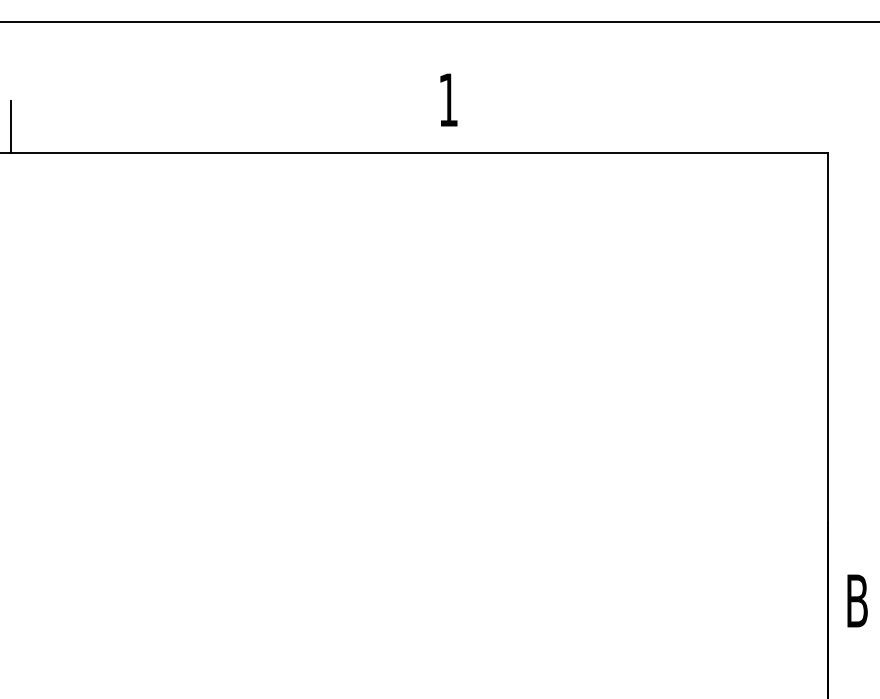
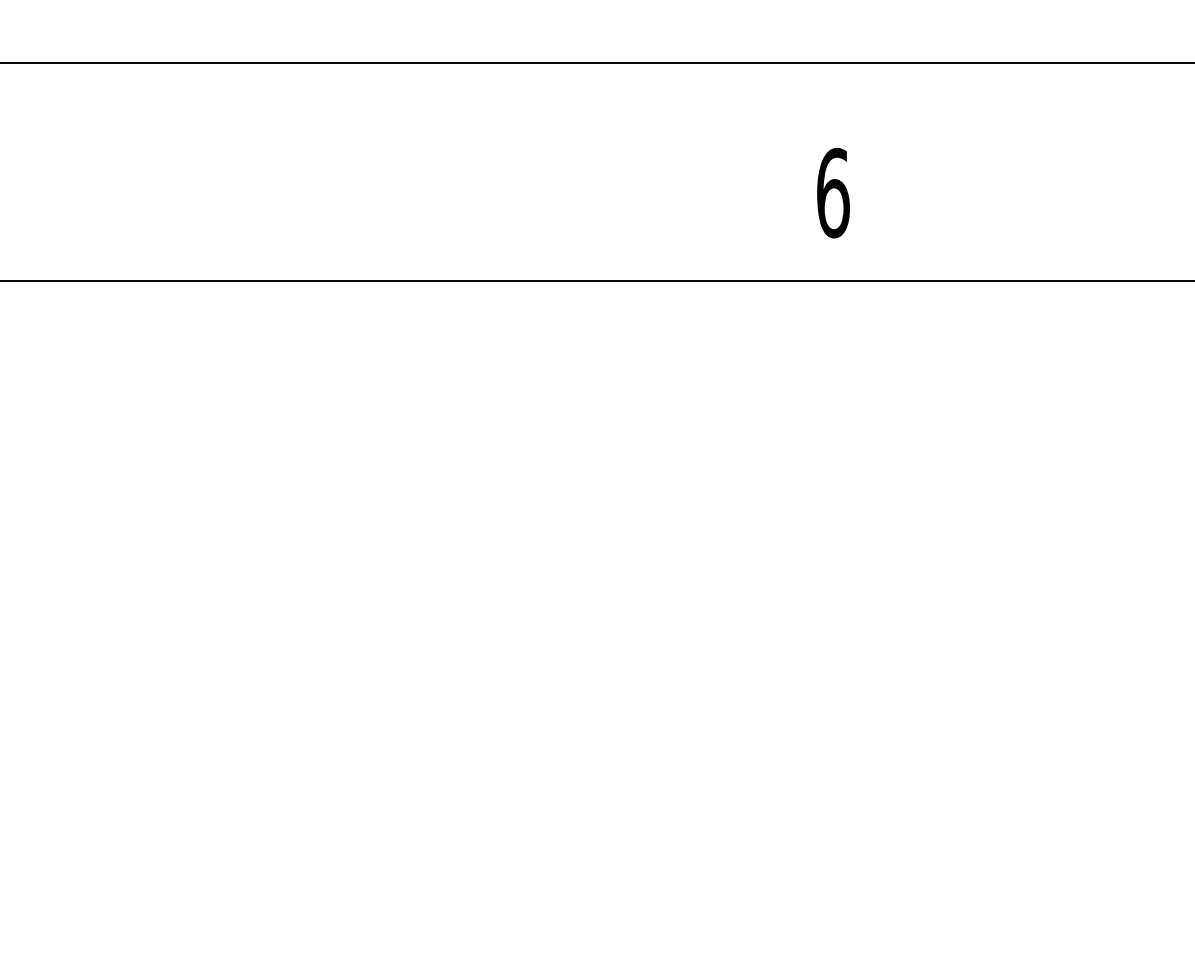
text: (448, 99) -> (833, 192), 1 -> 6
line: (10, 126) -> (106, 236), removed

